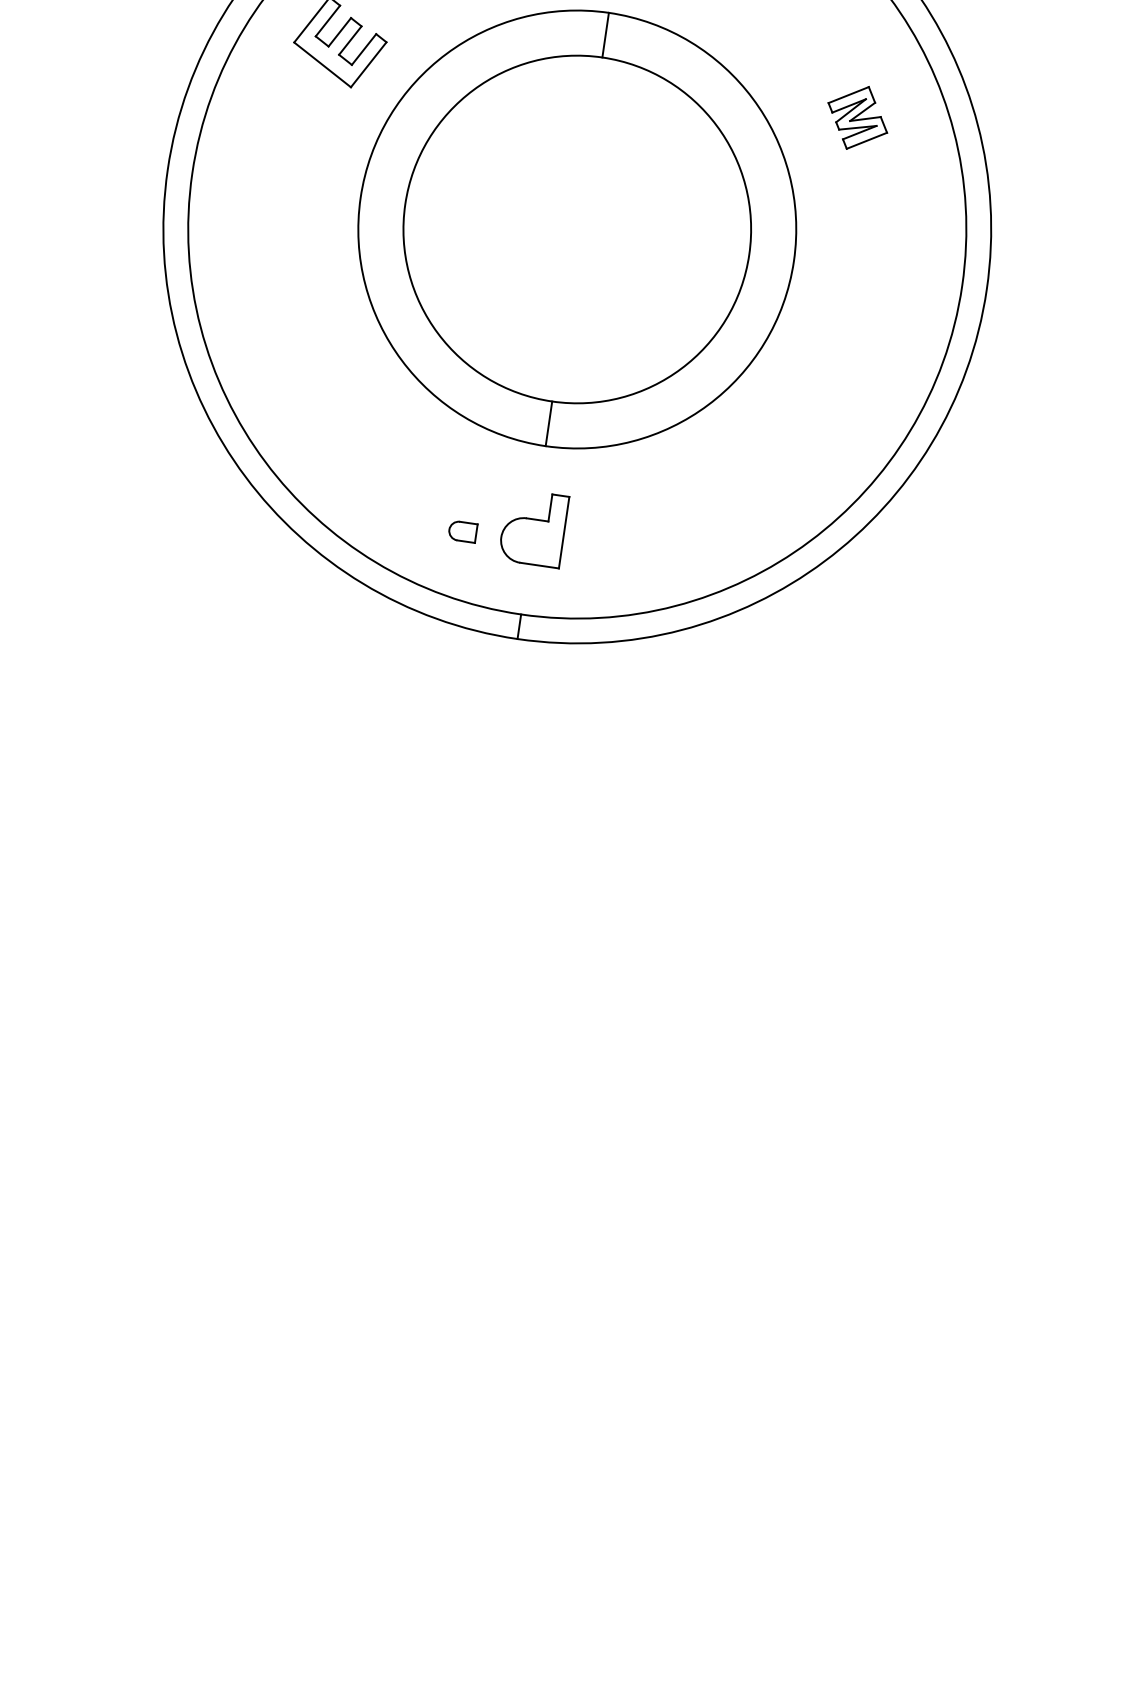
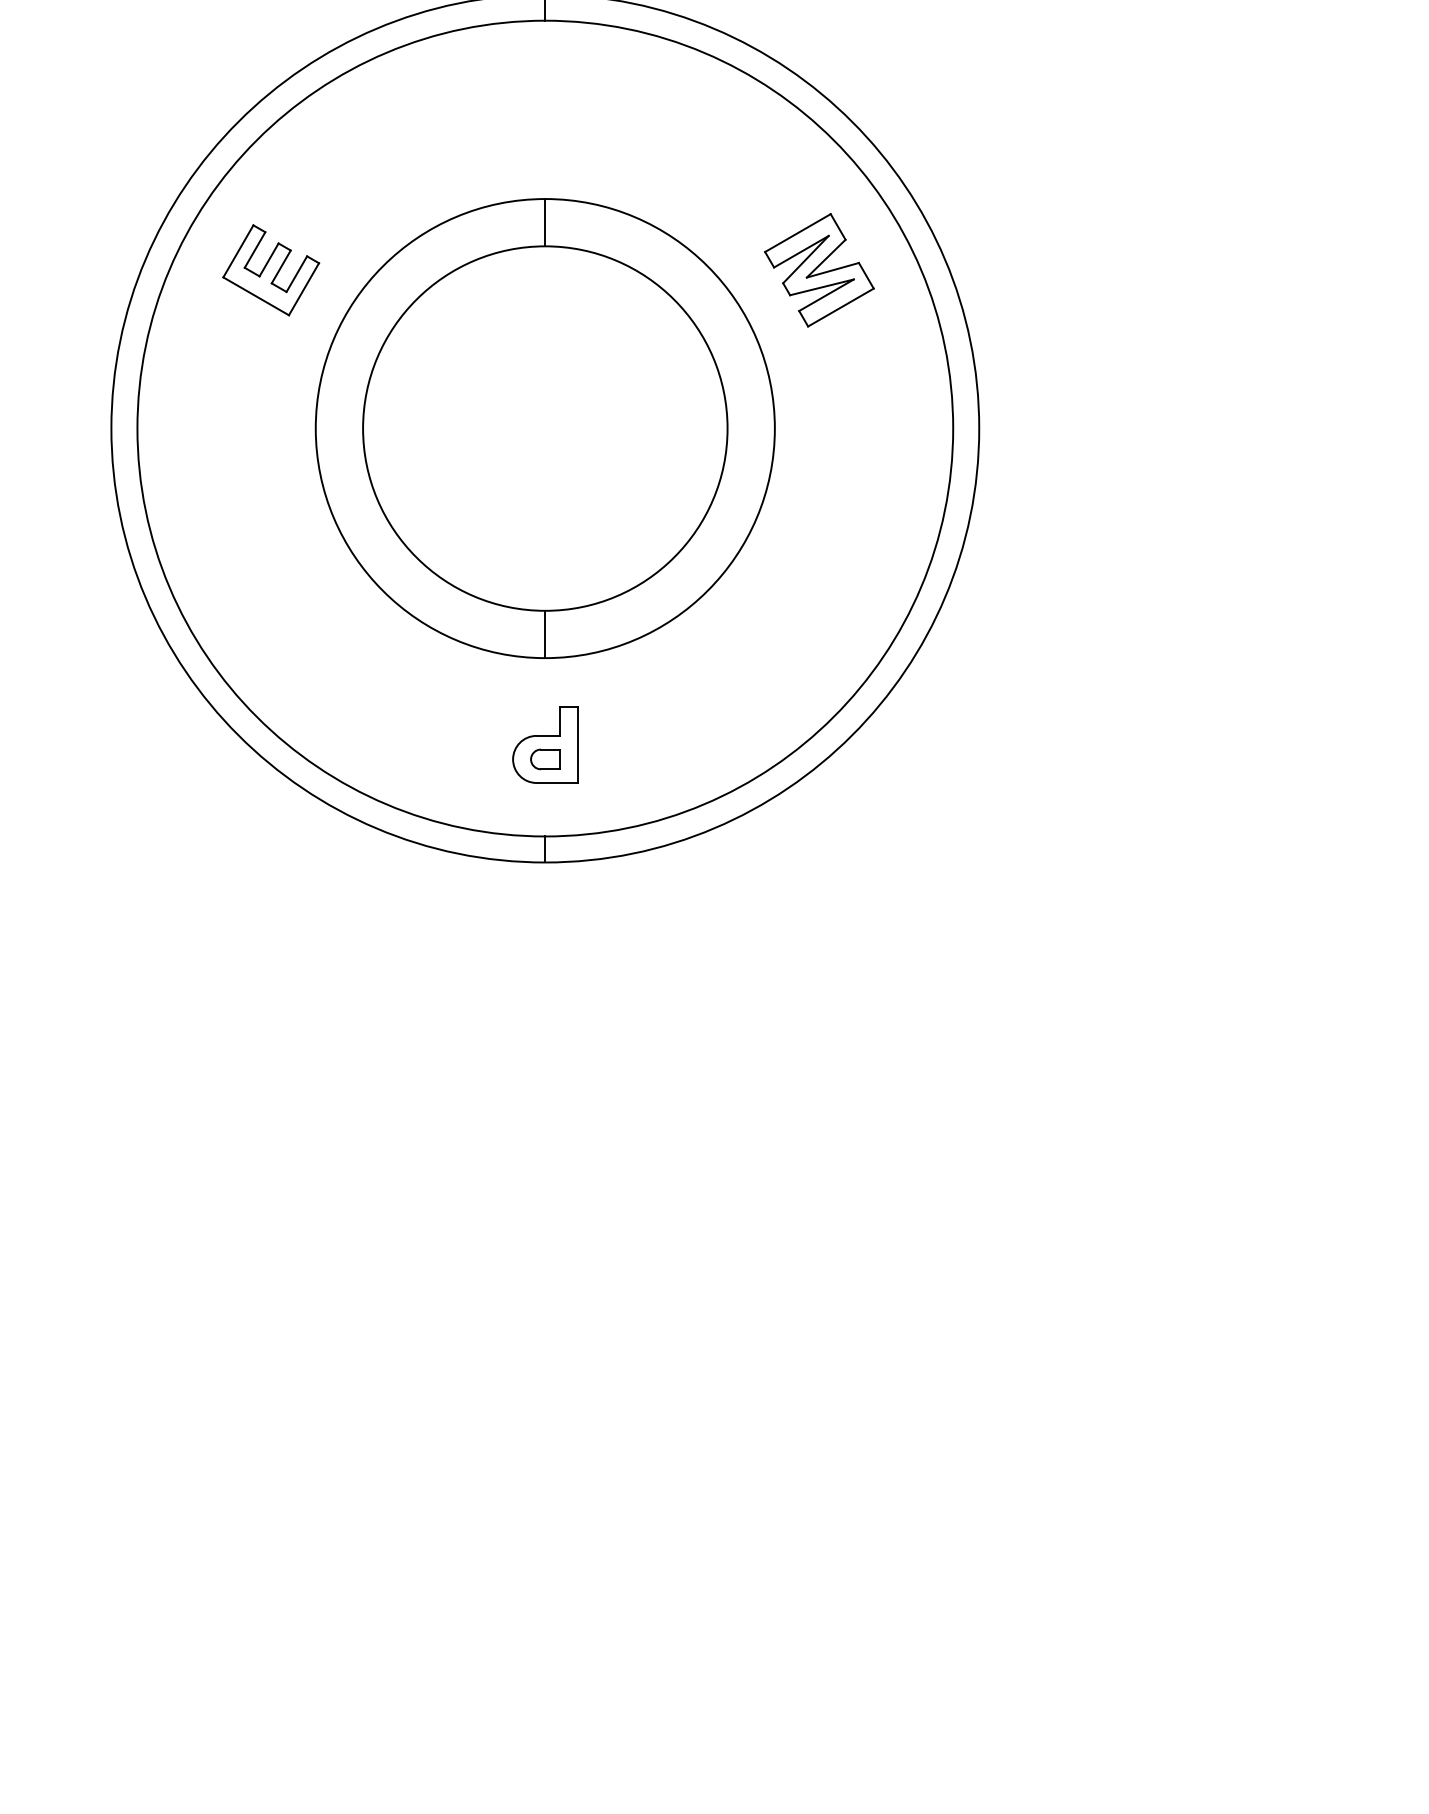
part: (857, 118) -> (819, 270), size x1.67
part: (463, 531) -> (545, 759), moved

